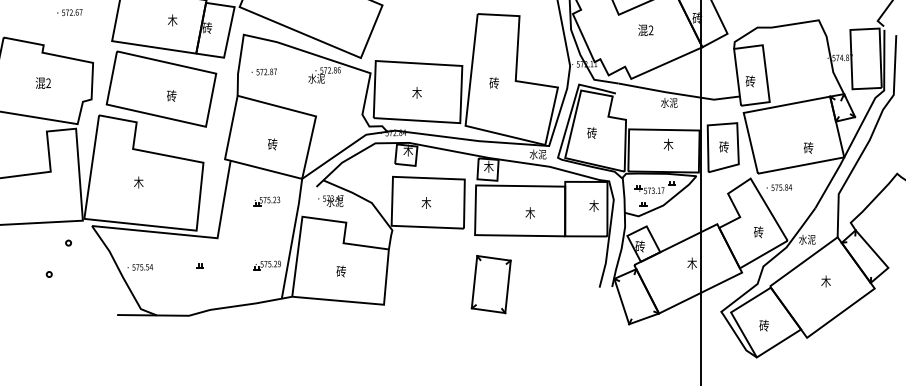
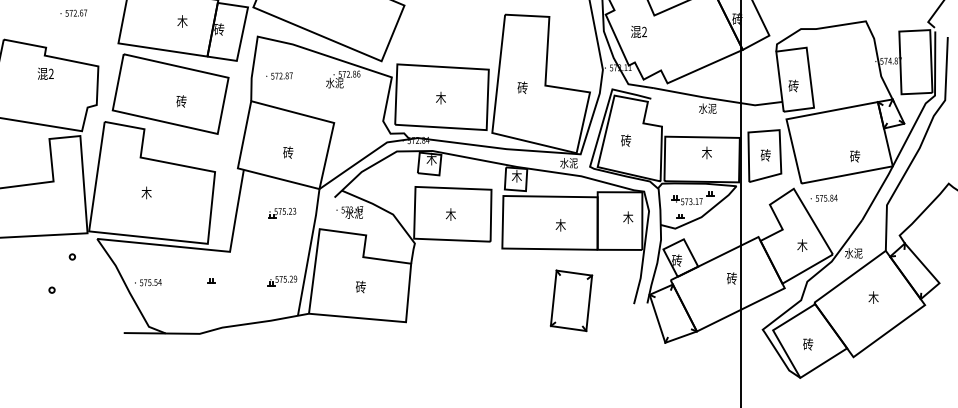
text: (645, 29) -> (638, 31), moved
text: (43, 82) -> (45, 73), moved
text: (758, 232) -> (802, 245), 砖 -> 木
text: (691, 263) -> (731, 278), 木 -> 砖
part: (491, 284) -> (571, 300), moved

